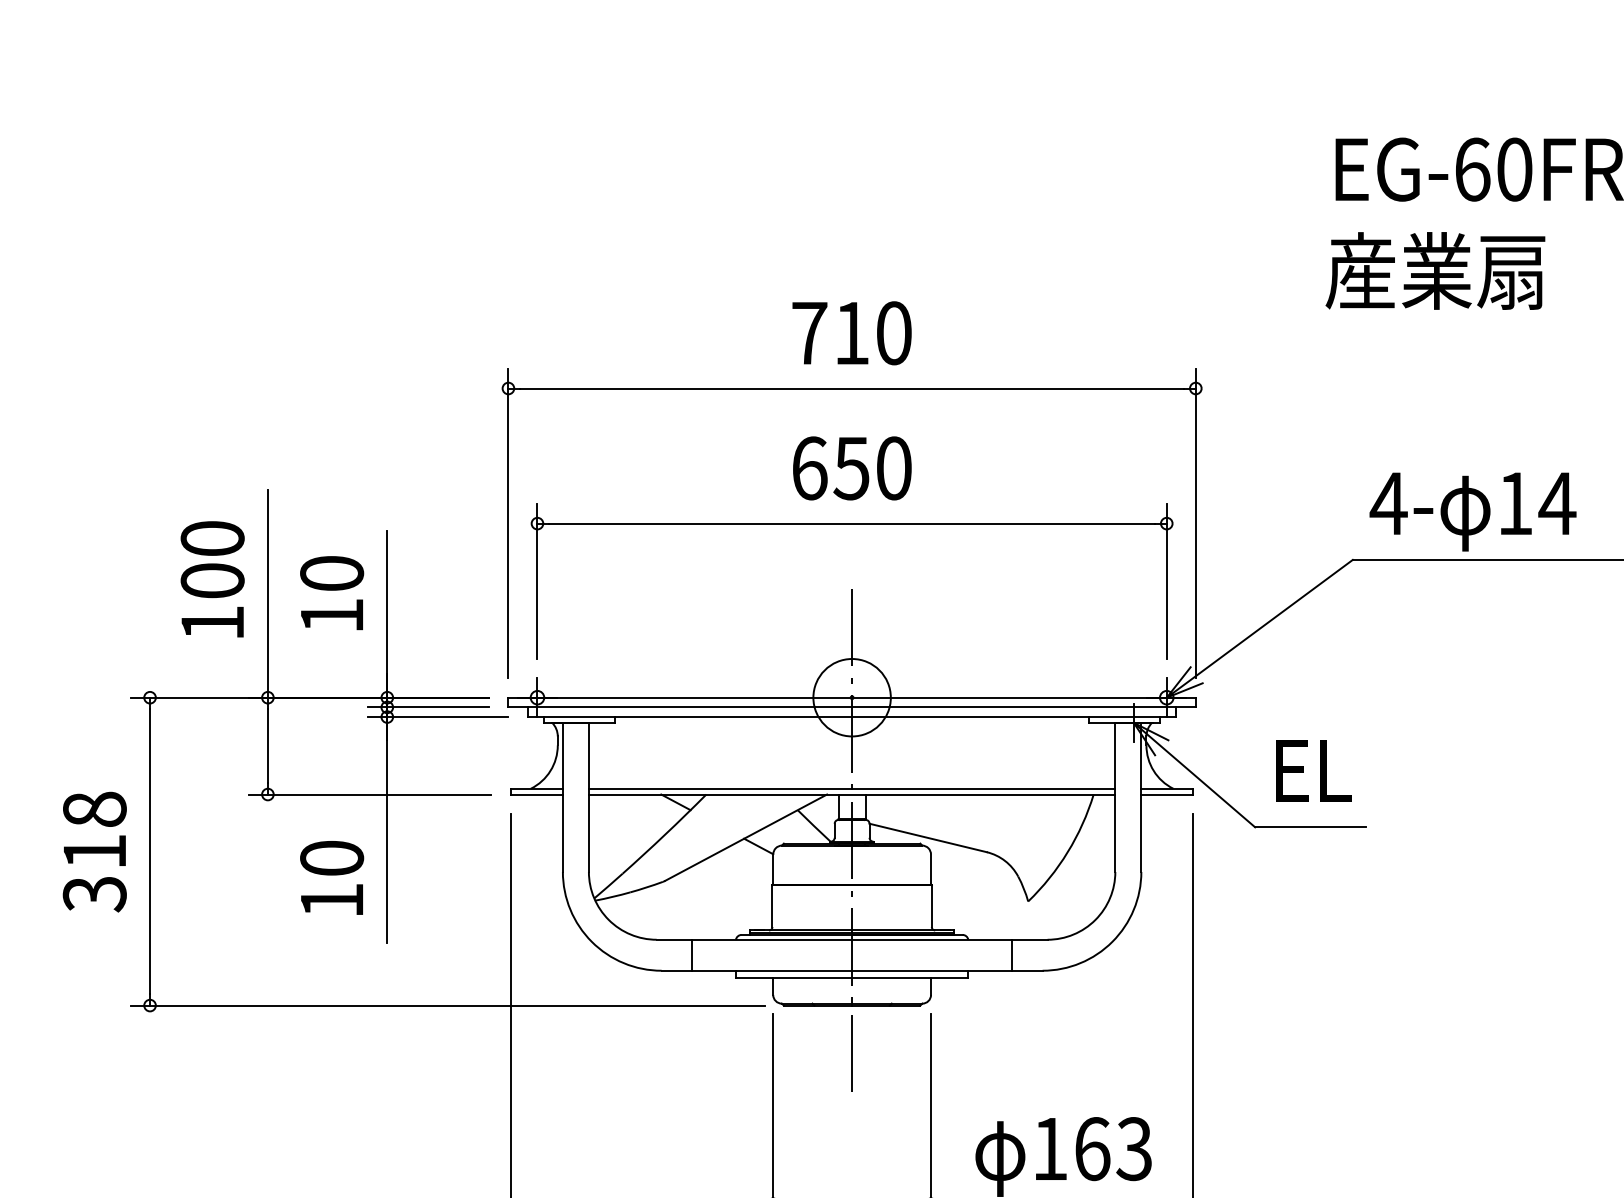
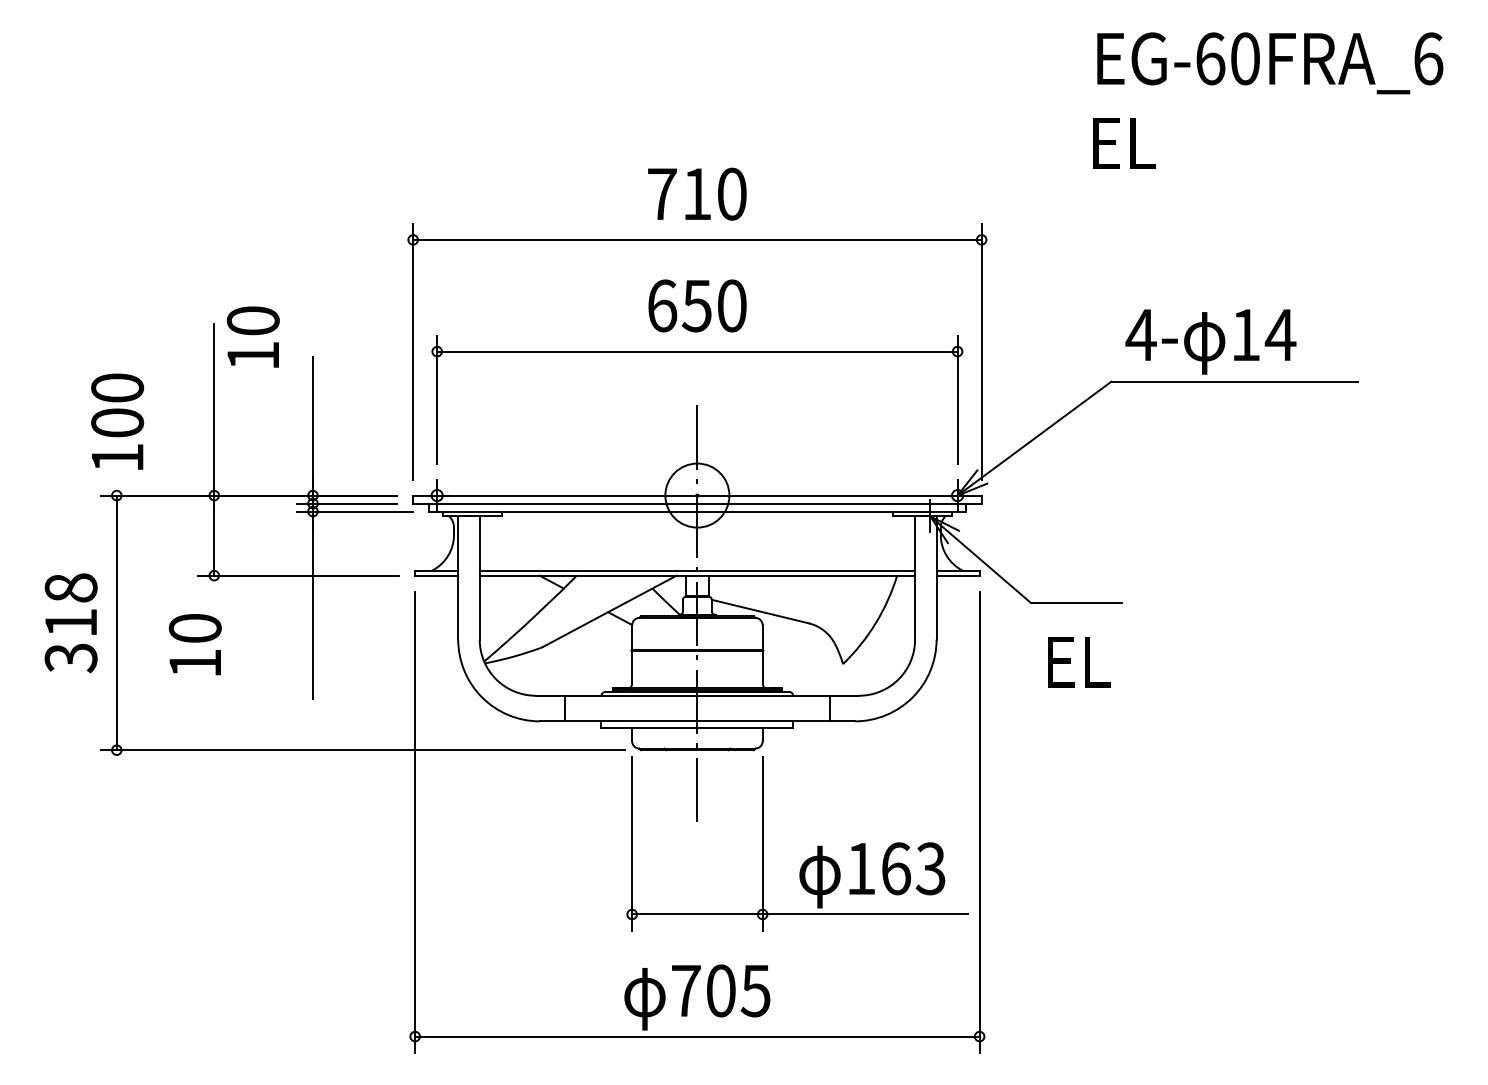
text: (1435, 270) -> (1179, 142), 産業扇 -> EL
text: (212, 579) -> (117, 421), moved
text: (331, 592) -> (252, 336), moved
text: (1314, 771) -> (1079, 662), moved
text: (331, 877) -> (194, 644), moved

